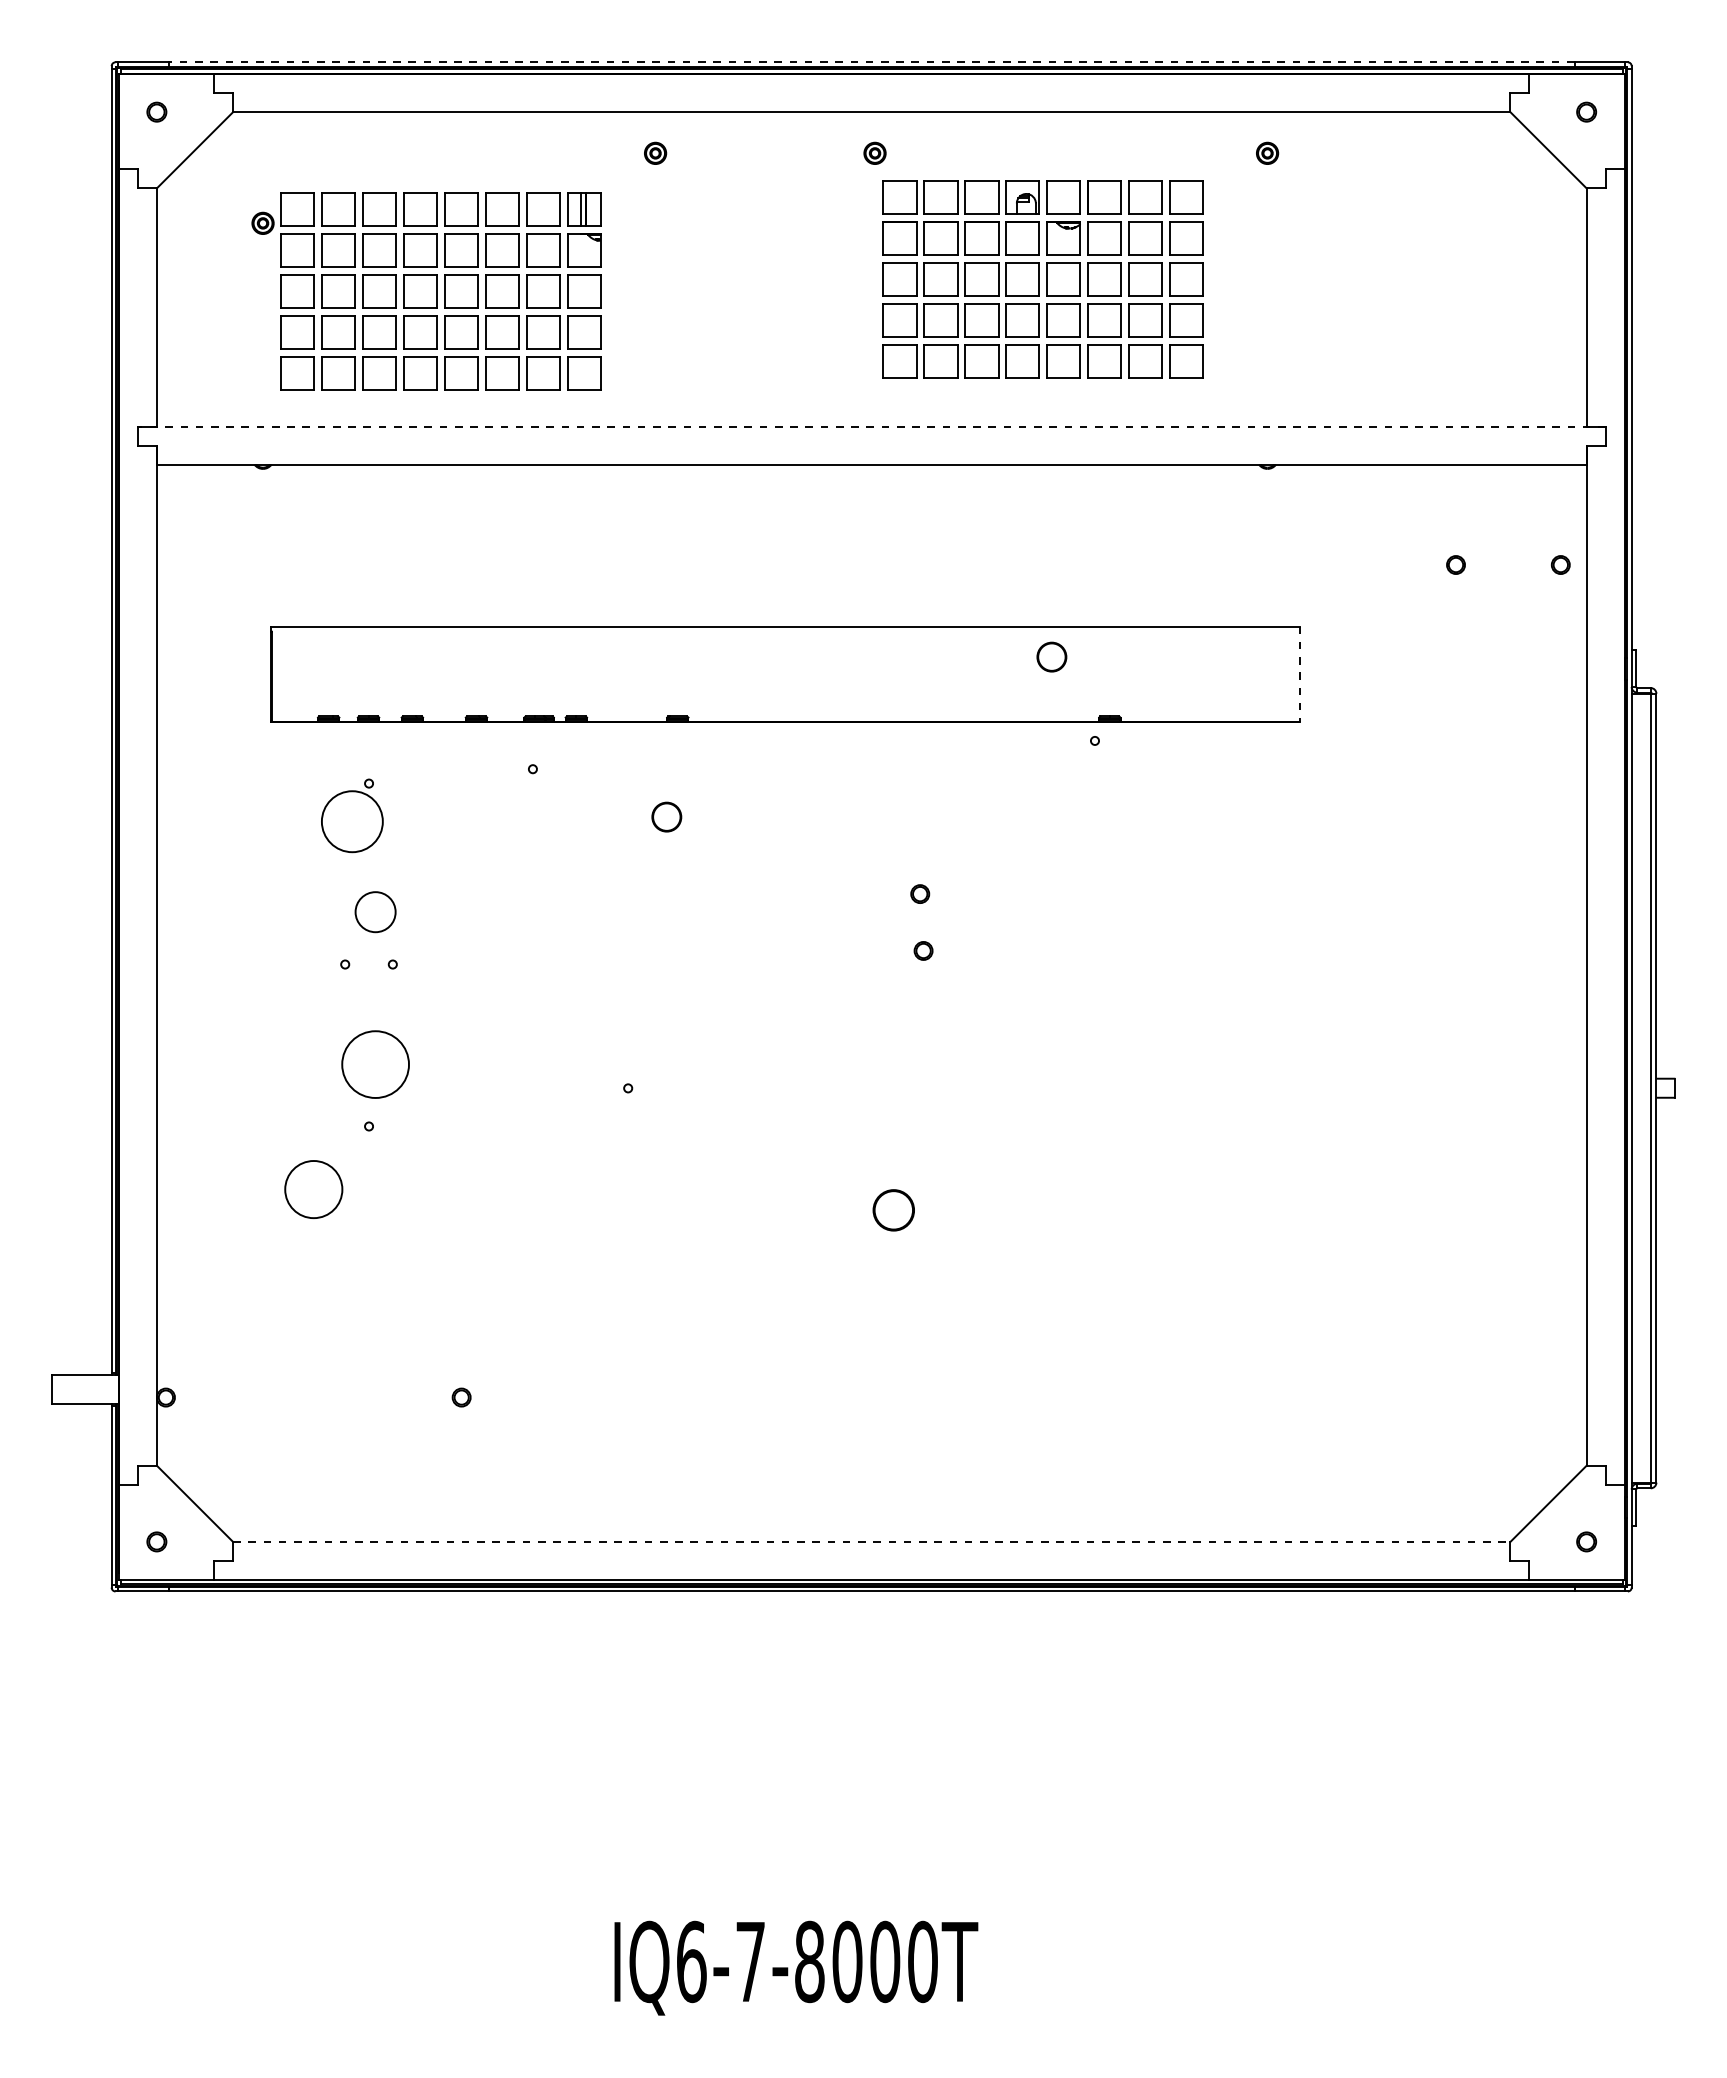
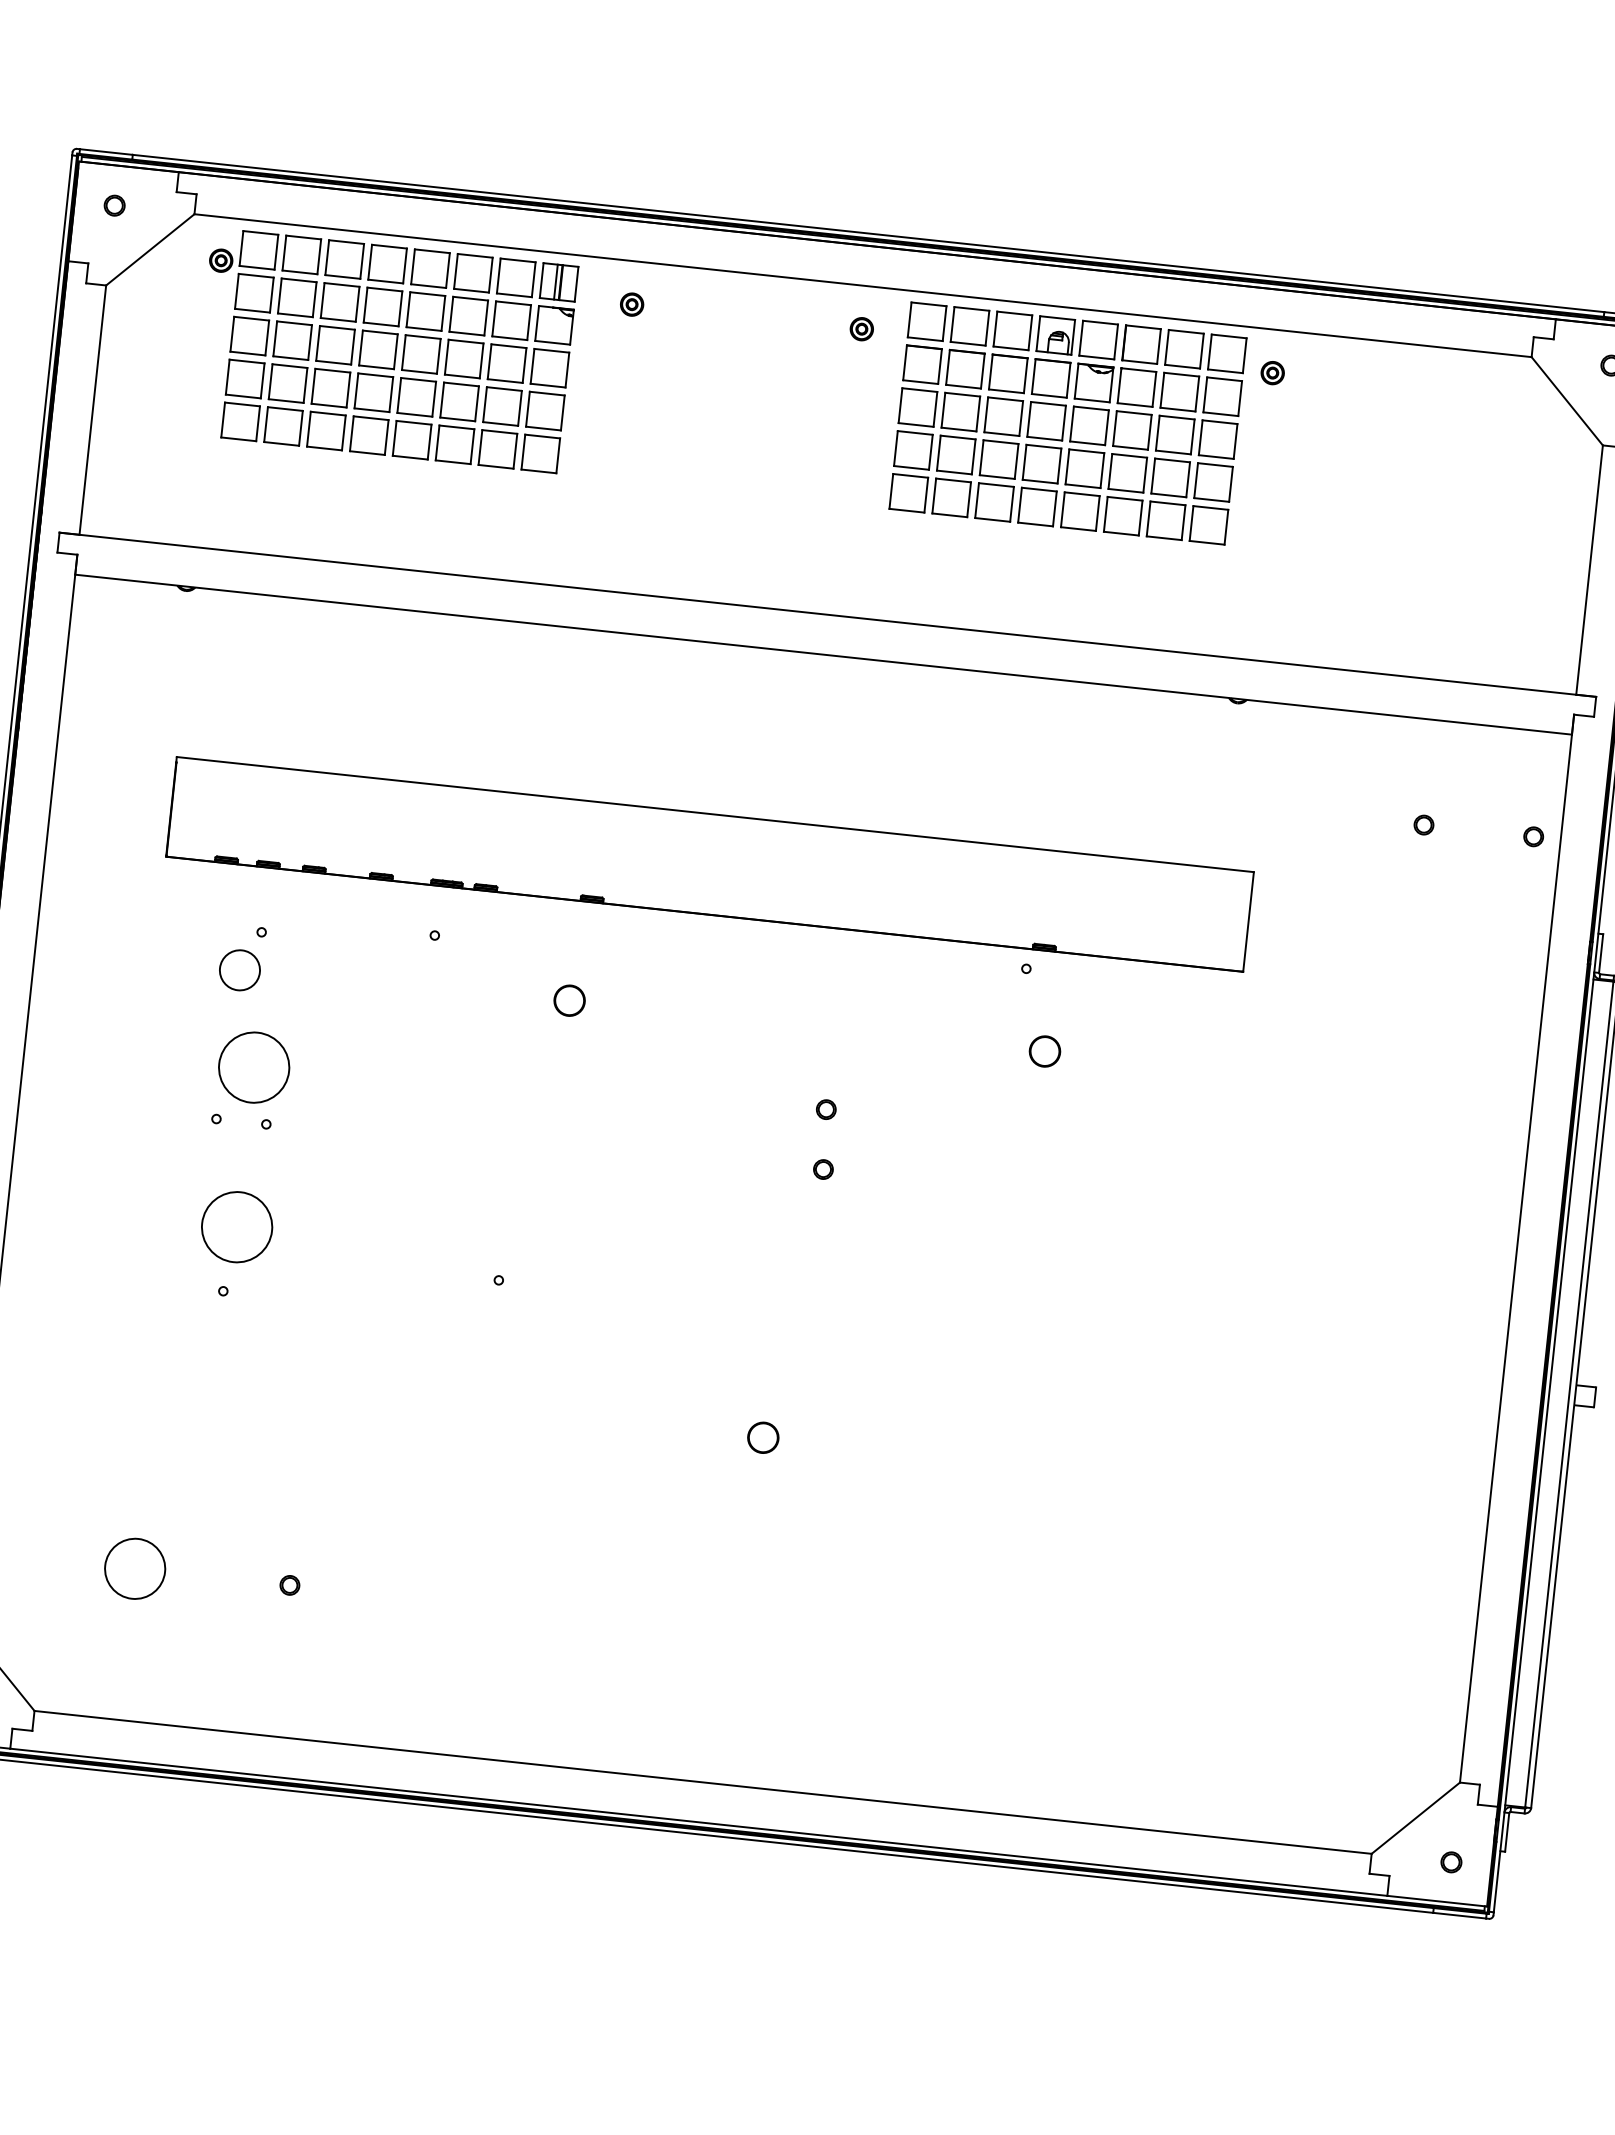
line: (871, 62) -> (868, 233), dashed -> solid
part: (1042, 279) -> (1067, 423), moved
part: (426, 291) -> (384, 350), moved
line: (871, 426) -> (827, 614), dashed -> solid
part: (1051, 656) -> (1044, 1050), moved
line: (1300, 674) -> (1248, 922), dashed -> solid
circle: (352, 821) -> (240, 970), size x0.62
circle: (375, 911) -> (254, 1066), size x1.67
circle: (313, 1189) -> (134, 1568), moved
part: (893, 1210) -> (762, 1437), size x0.71
line: (871, 1541) -> (702, 1781), dashed -> solid

